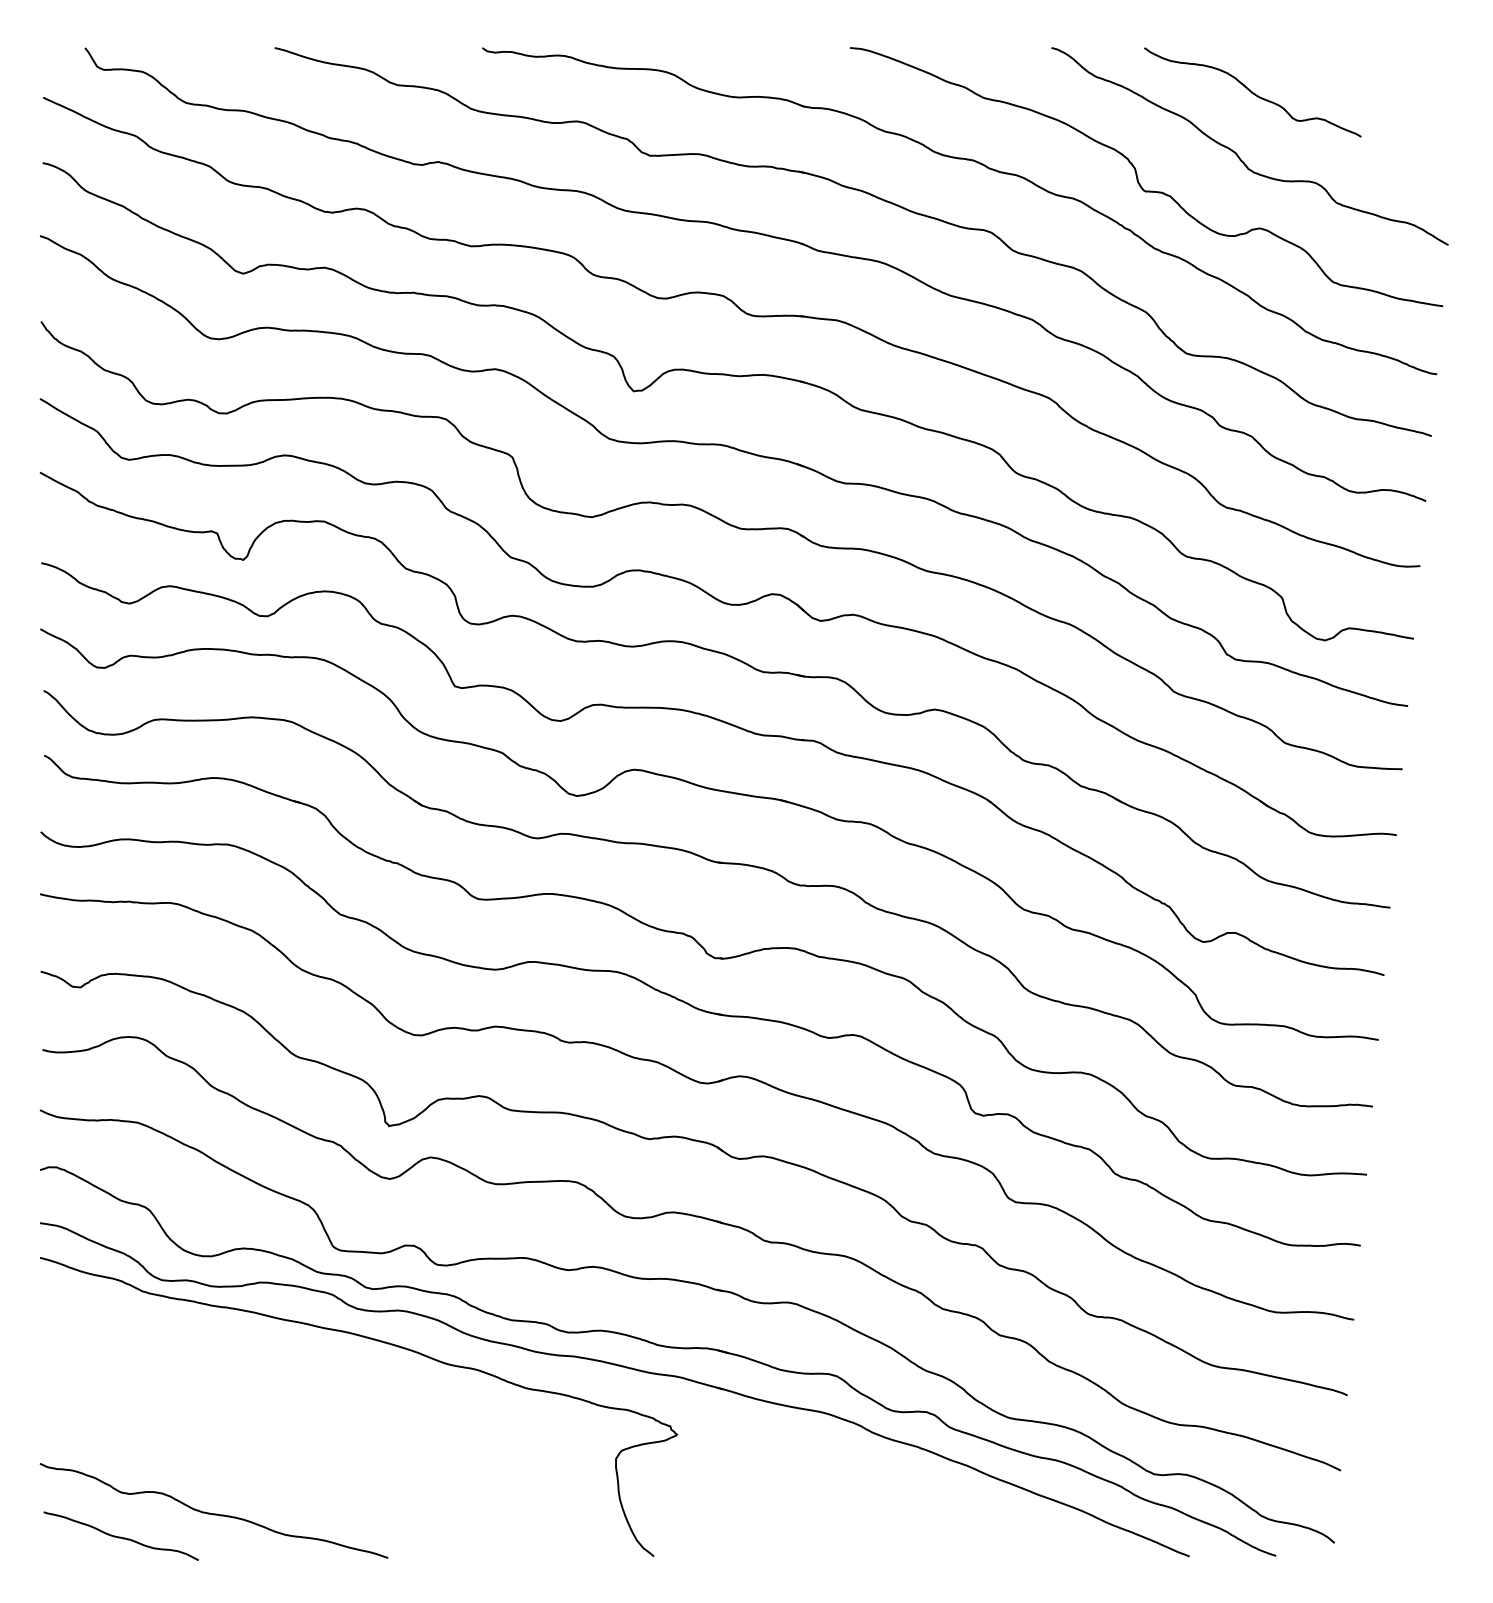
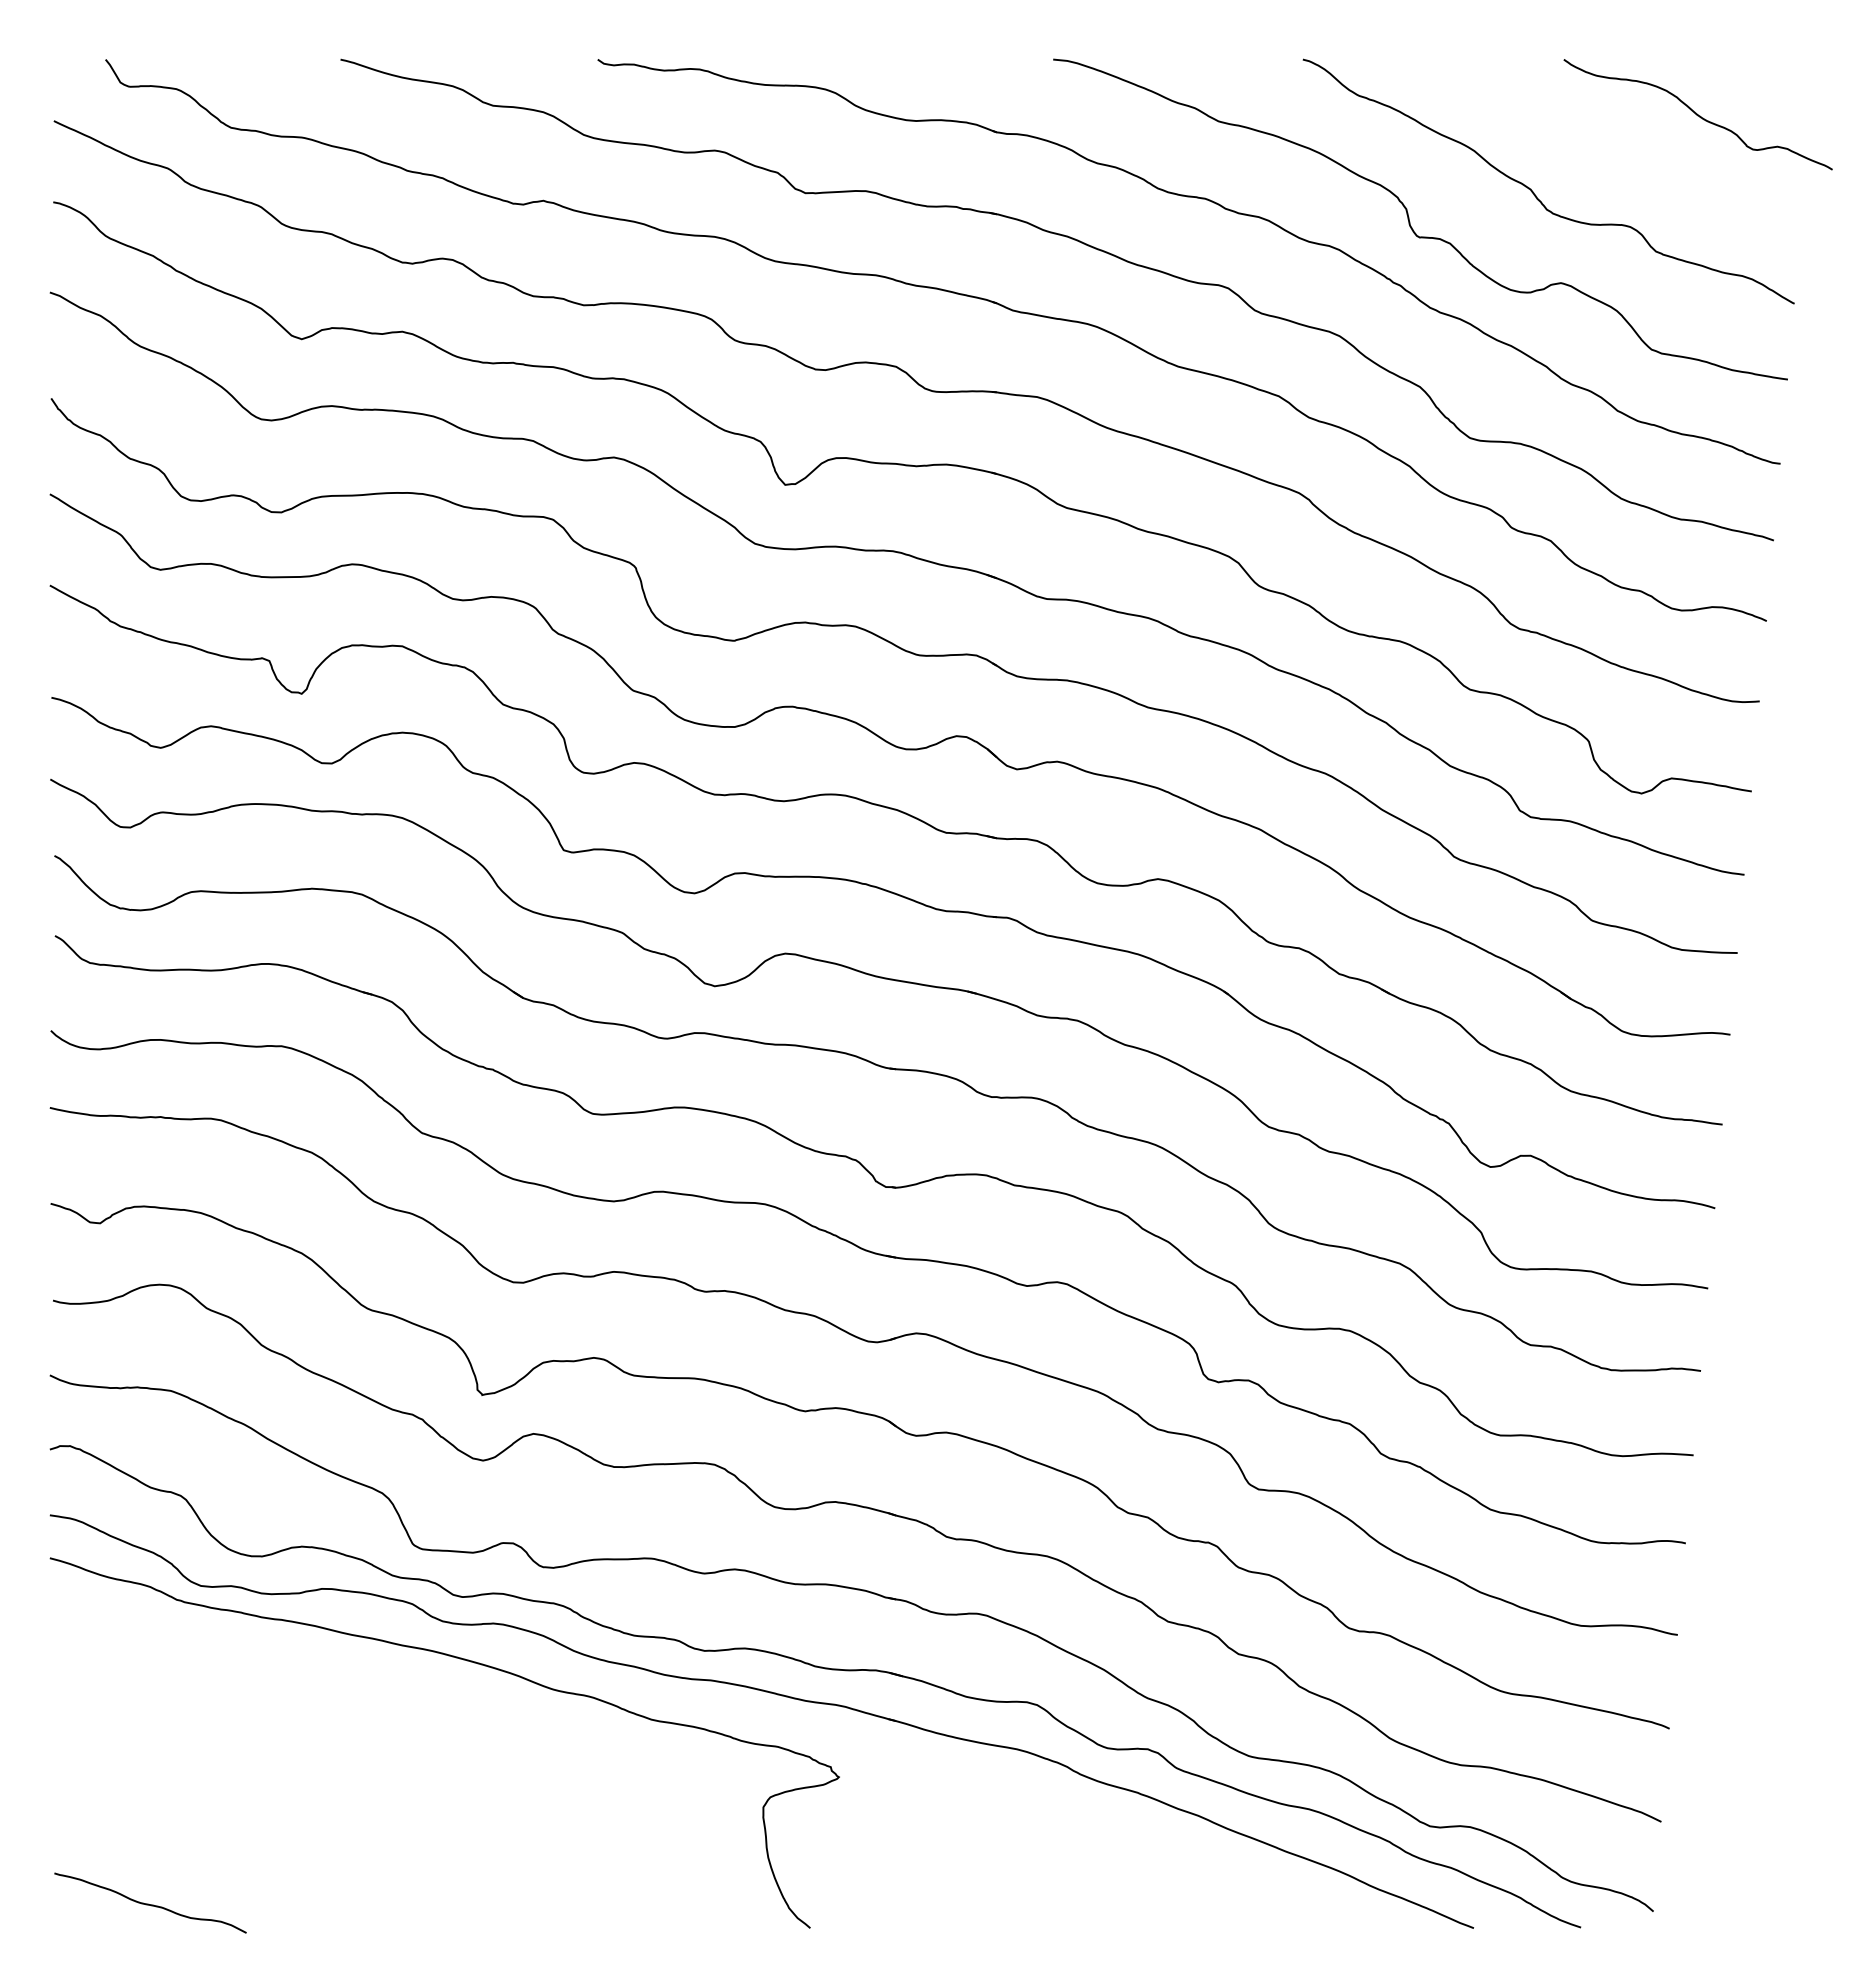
curve: (1252, 92) -> (1697, 114), moved
curve: (213, 1513) -> (264, 1874), removed

